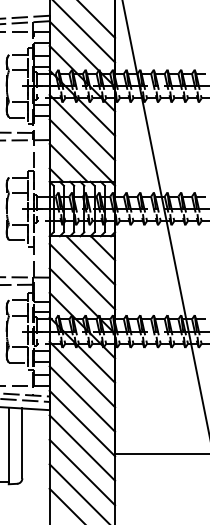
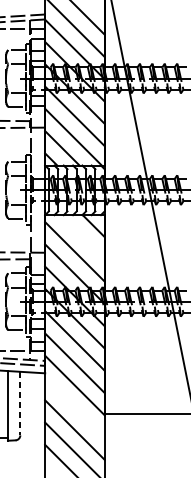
line: (90, 260) -> (82, 237), removed
line: (22, 443) -> (20, 403), solid -> dashed
line: (82, 447) -> (75, 407), removed

